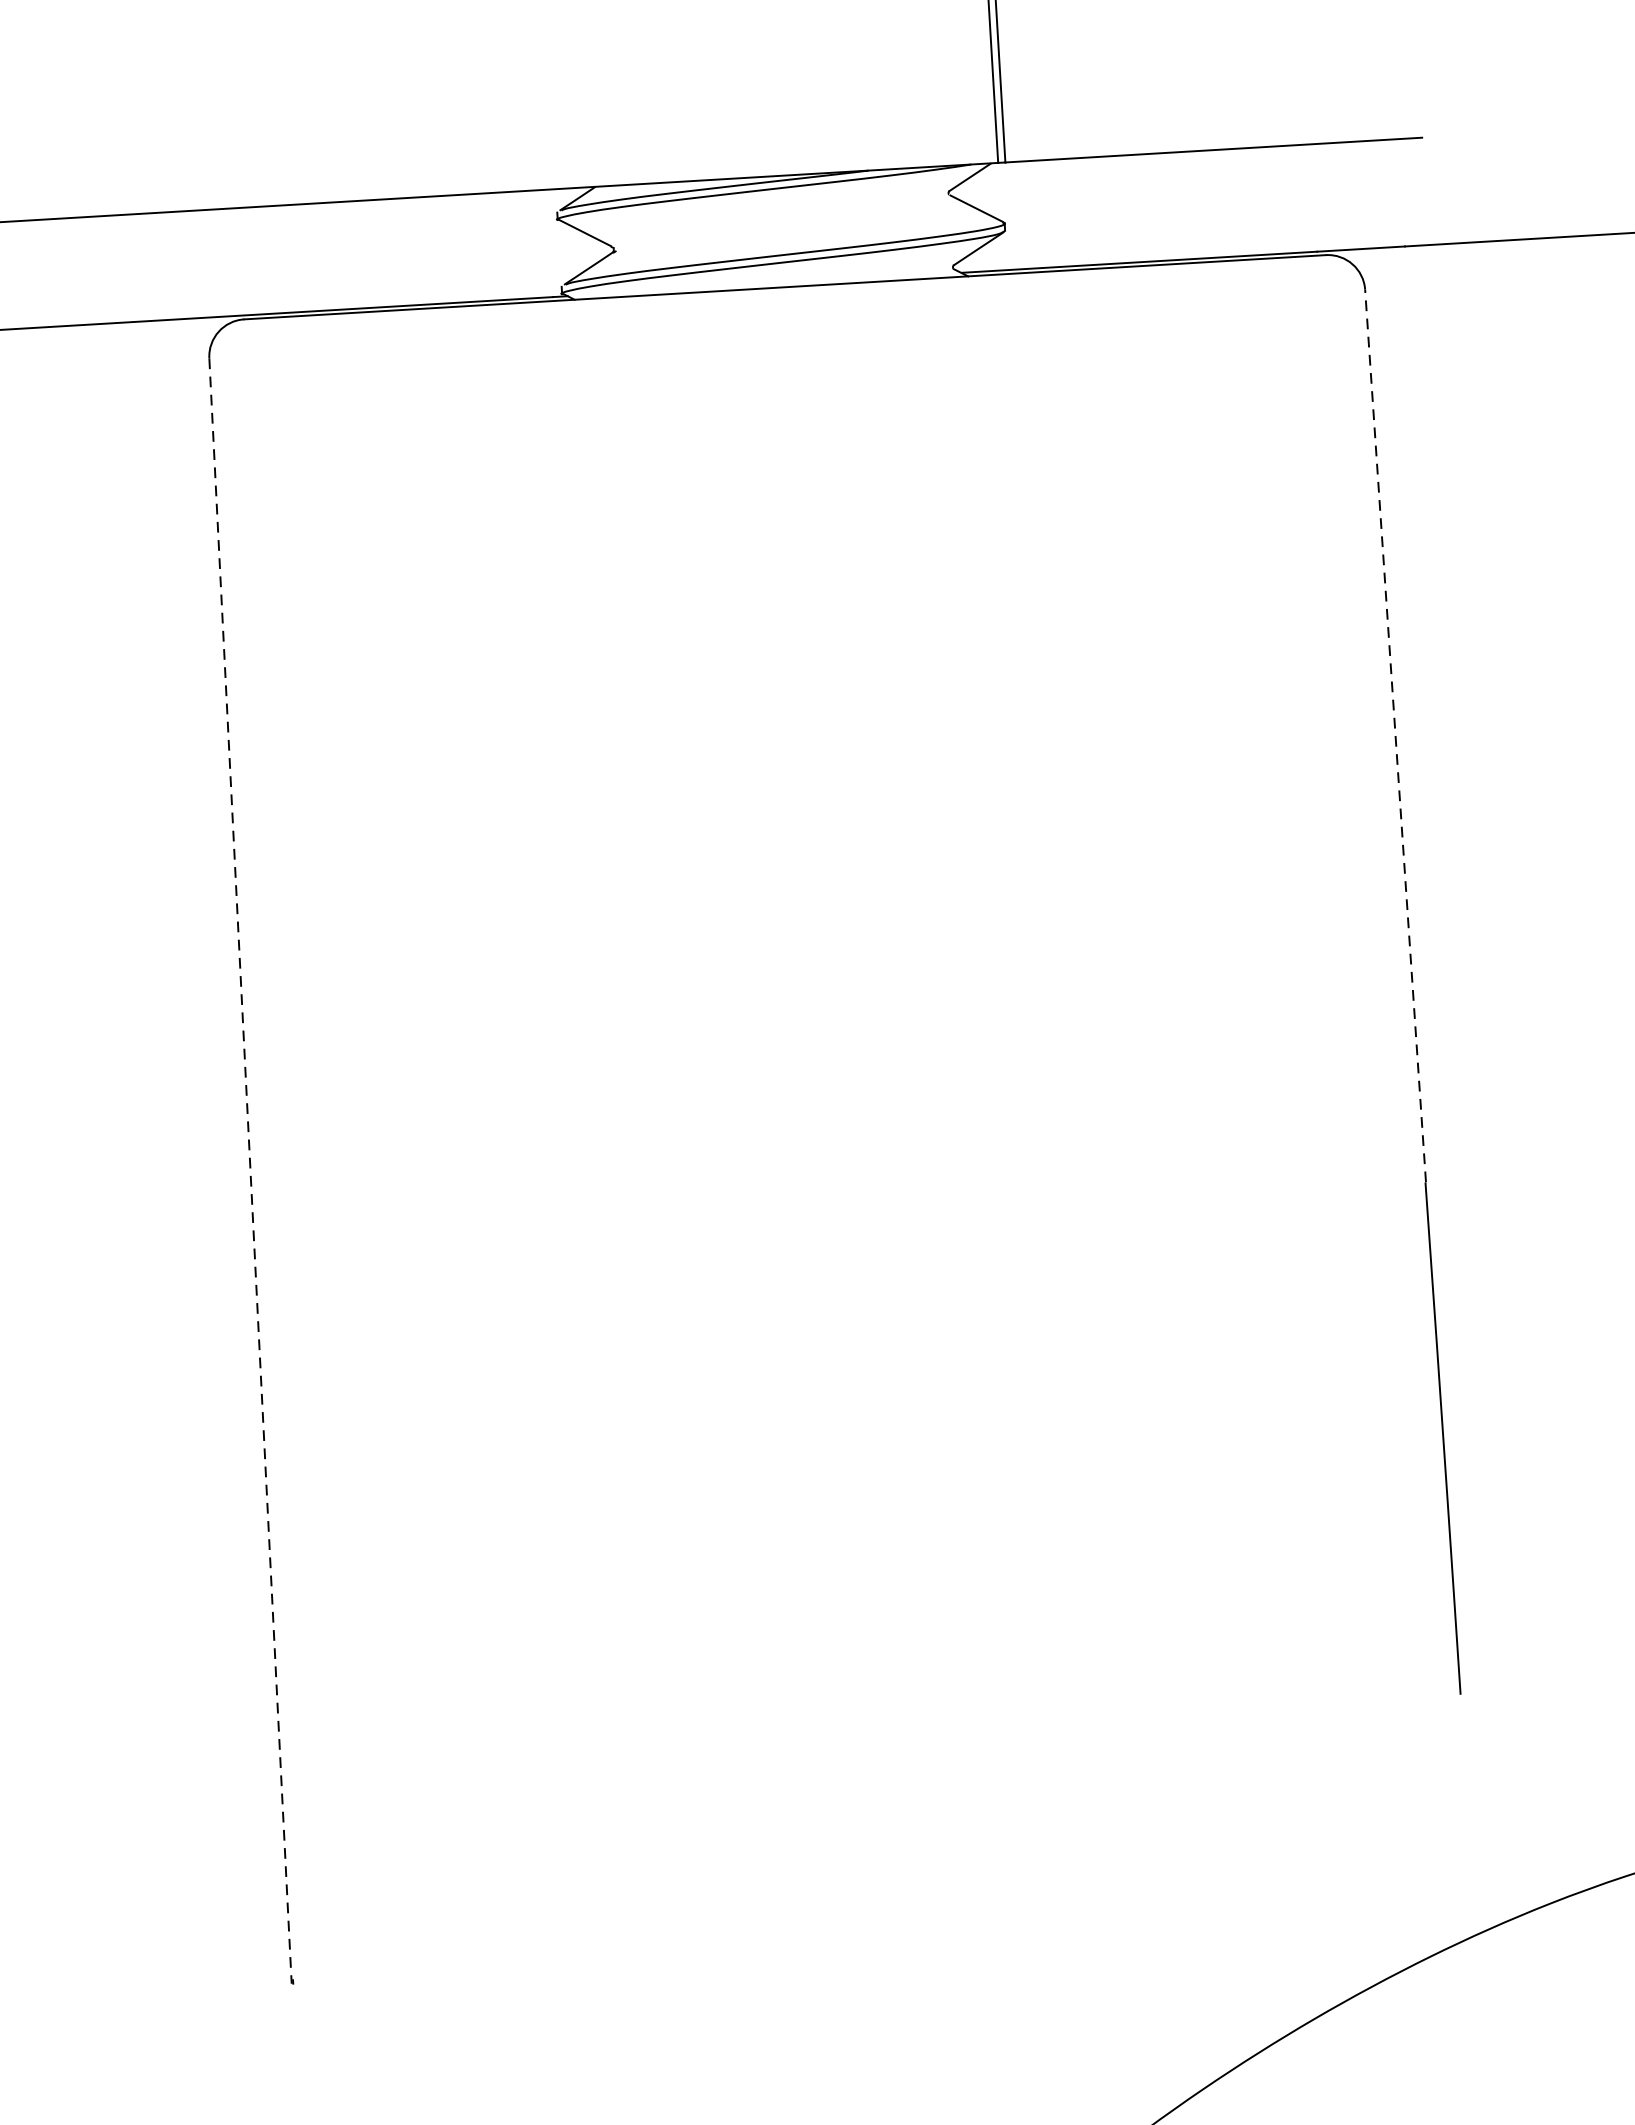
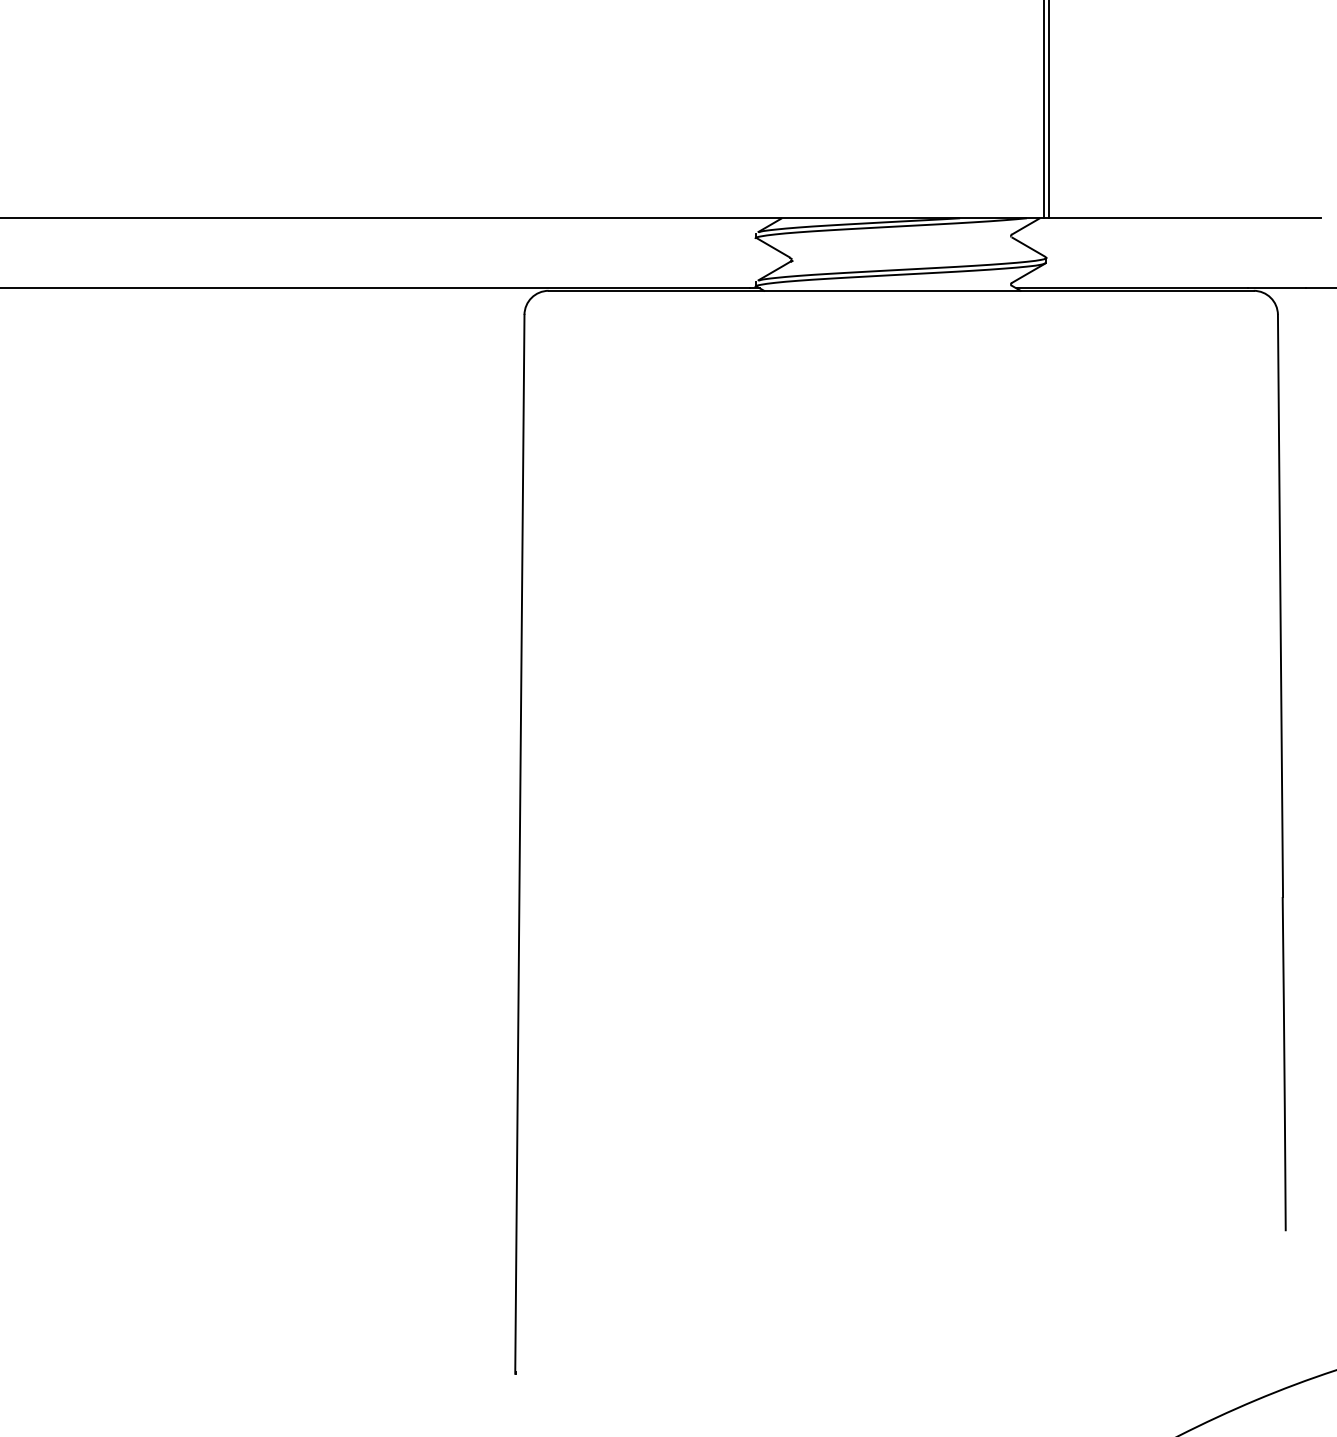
line: (1395, 735) -> (1280, 605), dashed -> solid
line: (249, 1171) -> (519, 844), dashed -> solid

